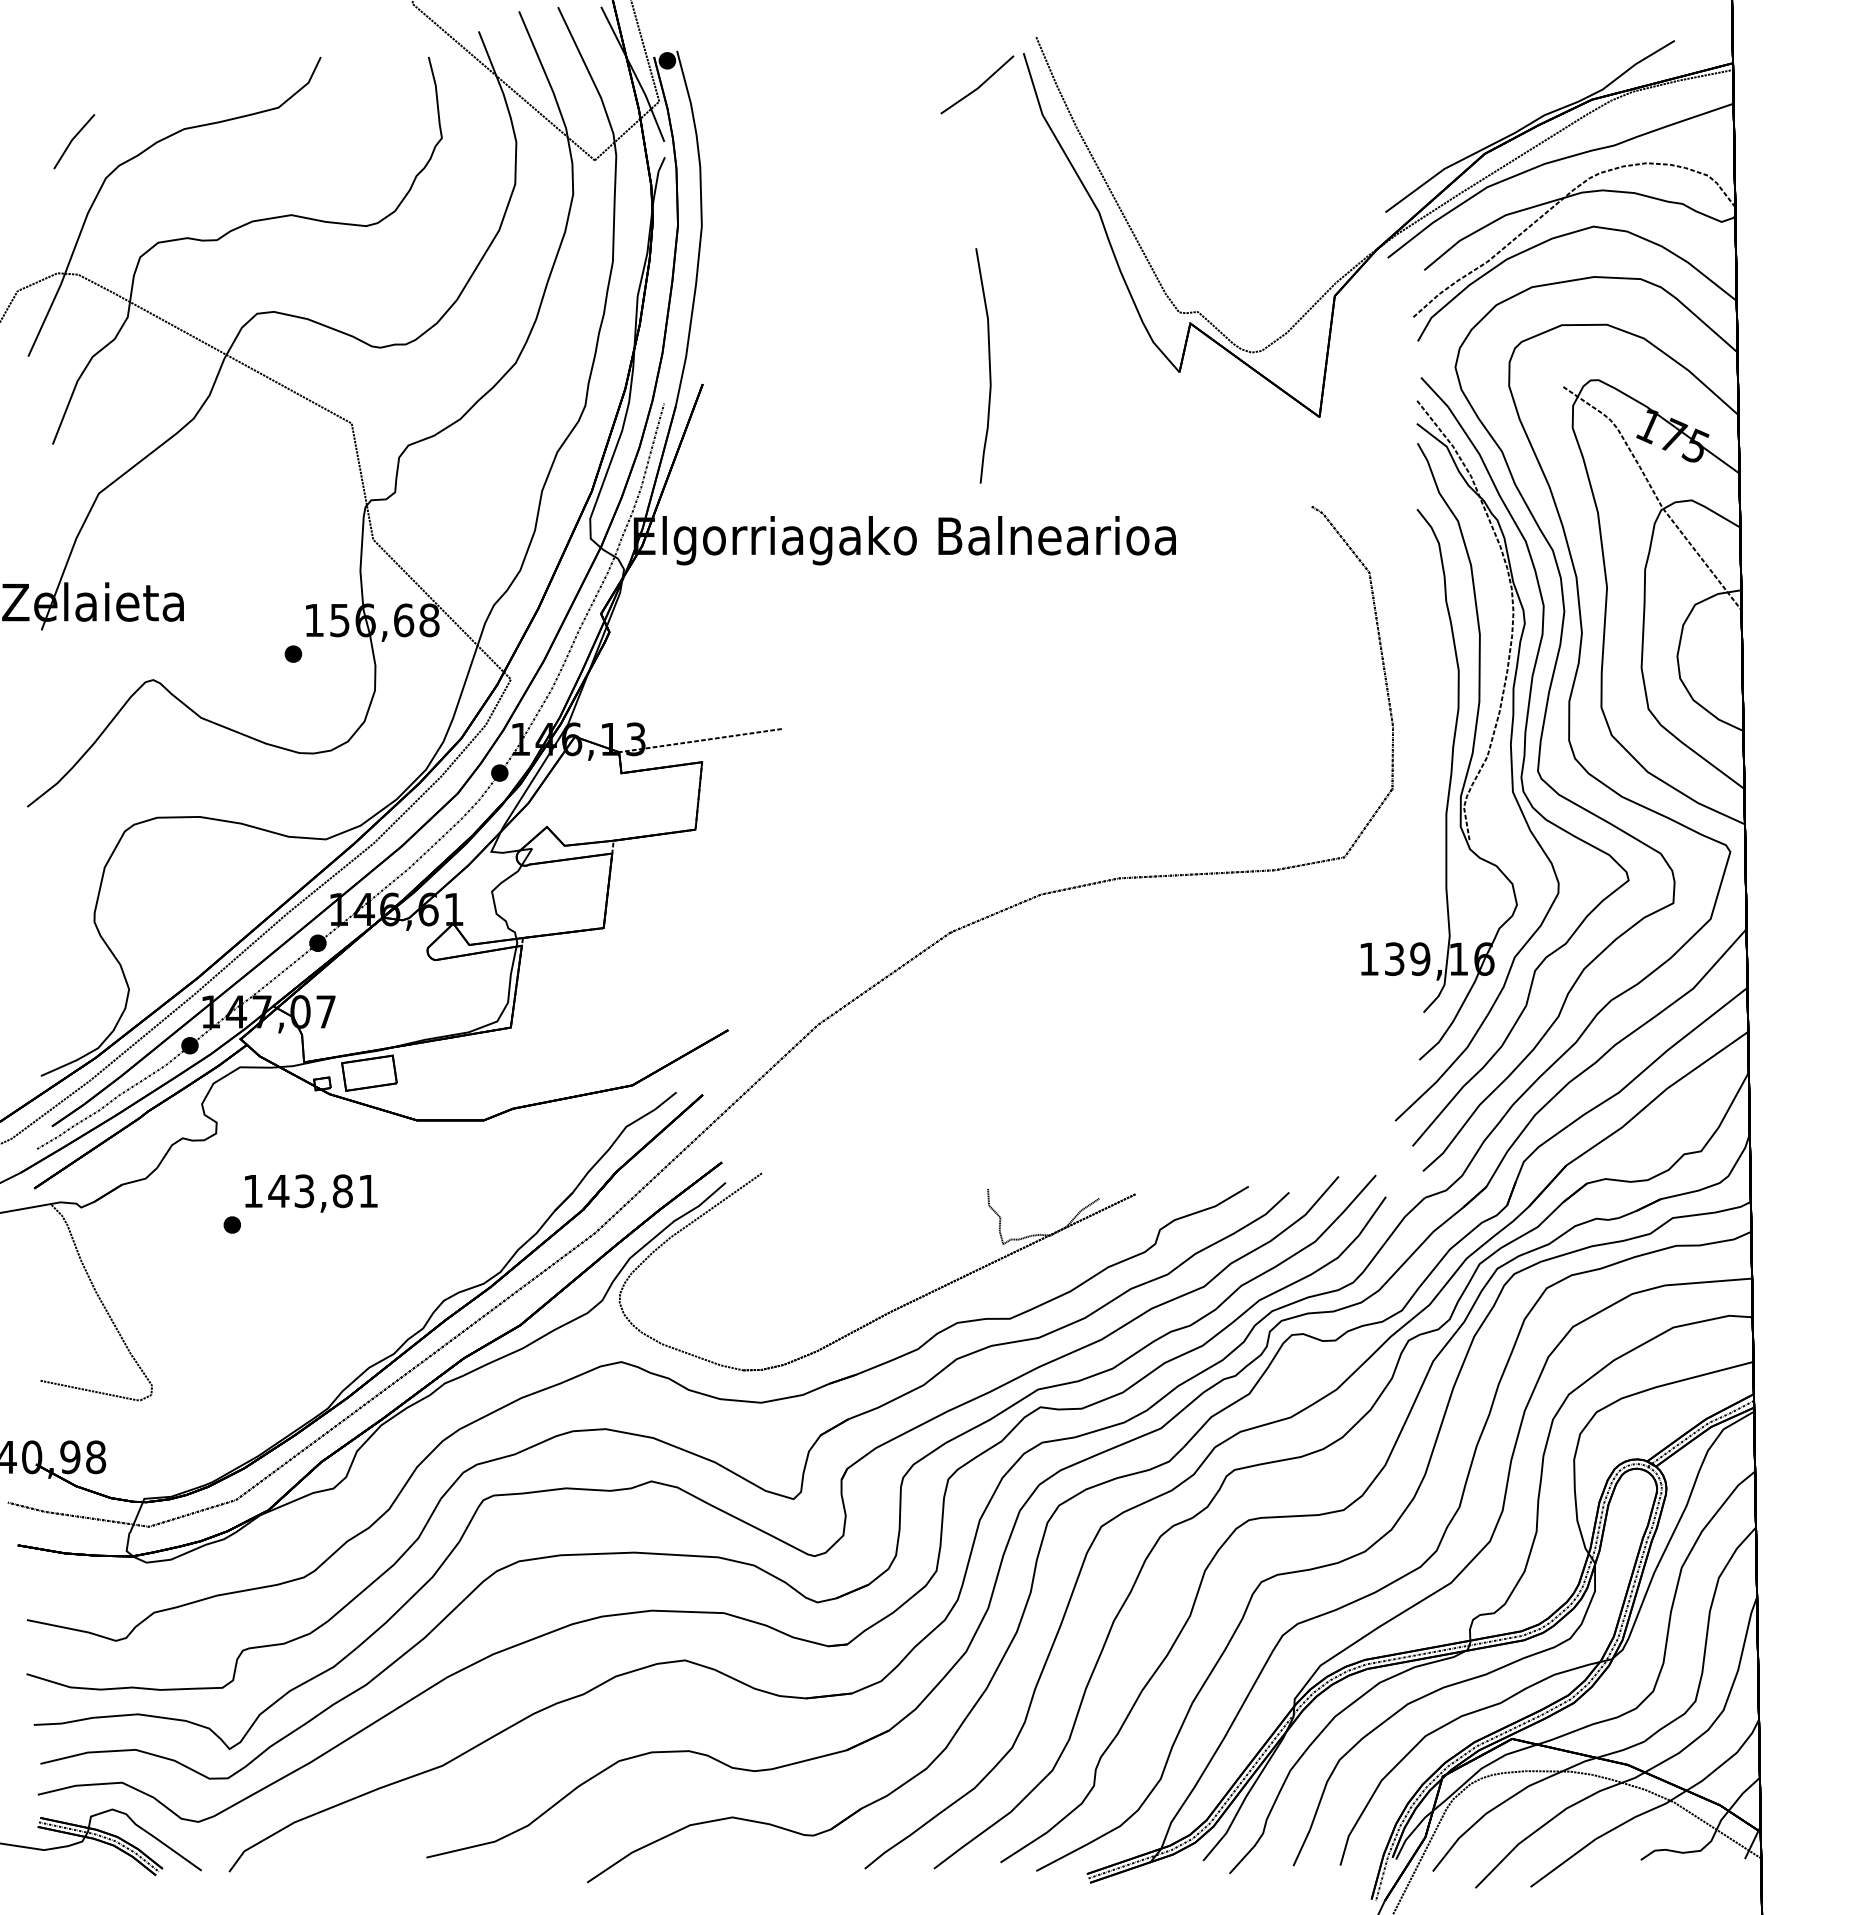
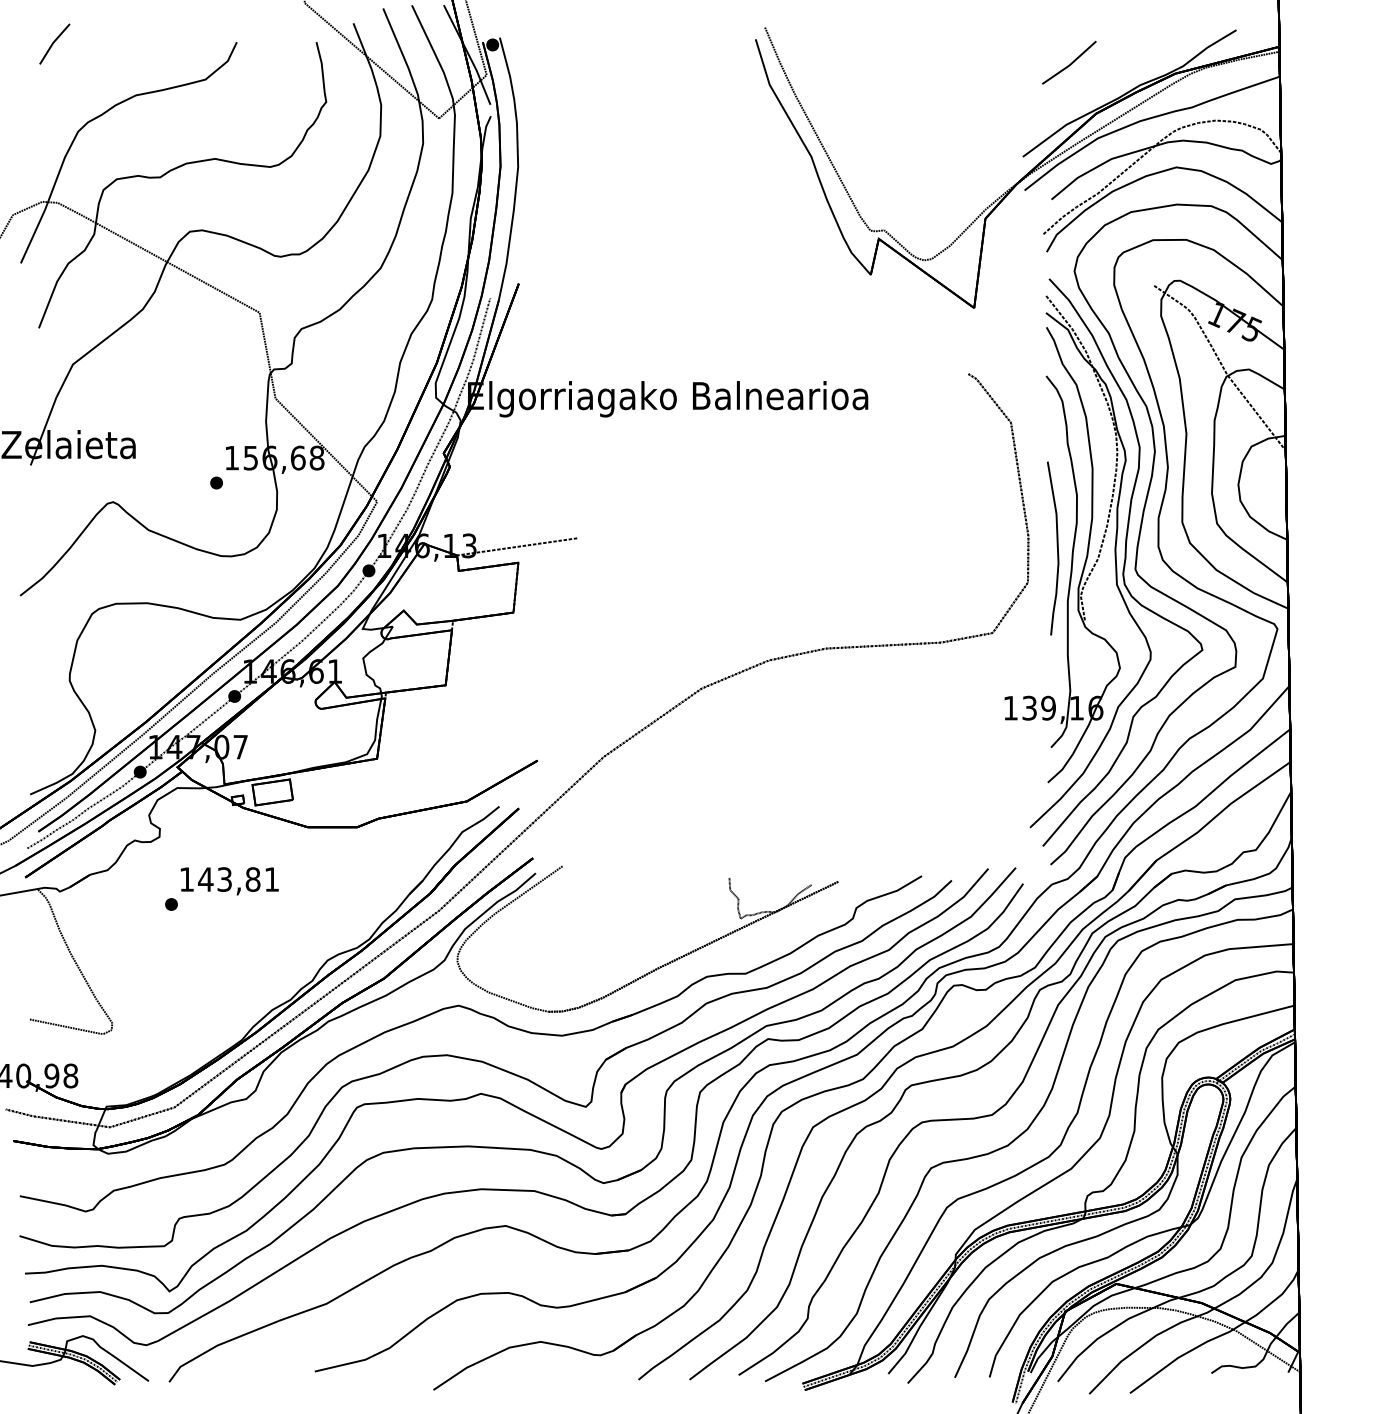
line: (979, 85) -> (1070, 63), moved
line: (73, 140) -> (54, 43), moved
curve: (988, 362) -> (1056, 546), moved

